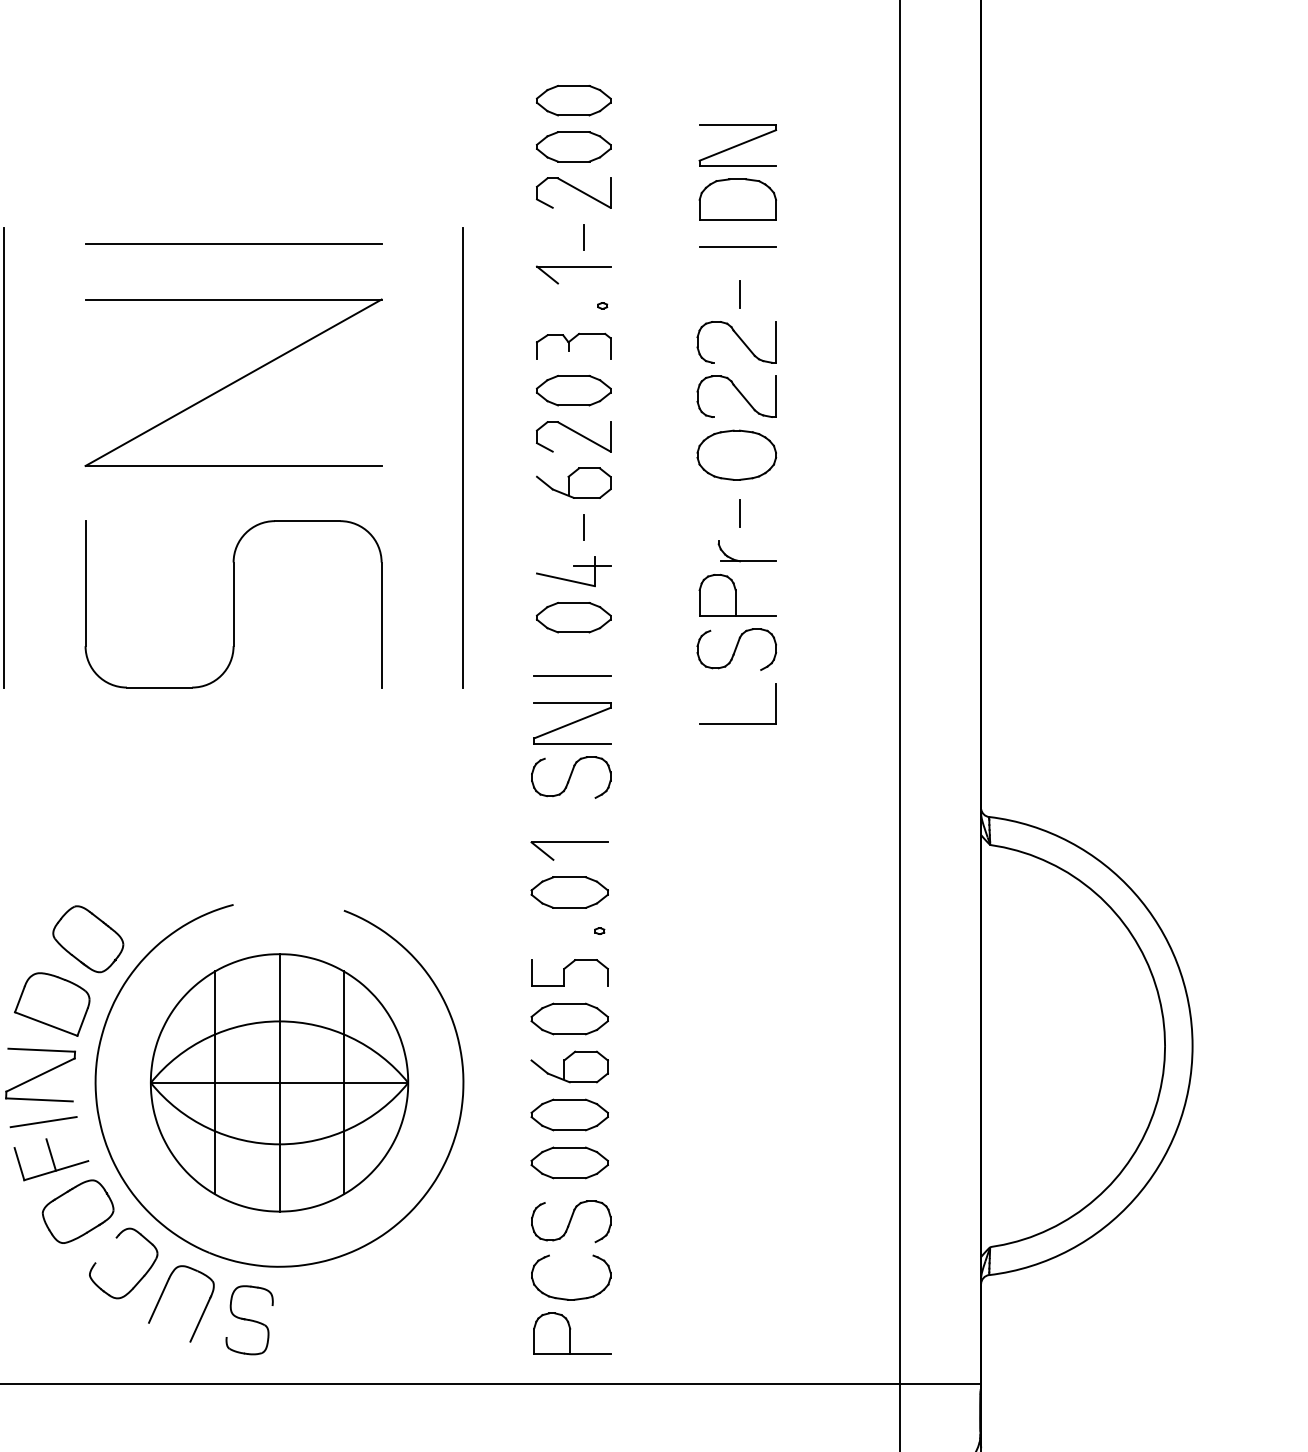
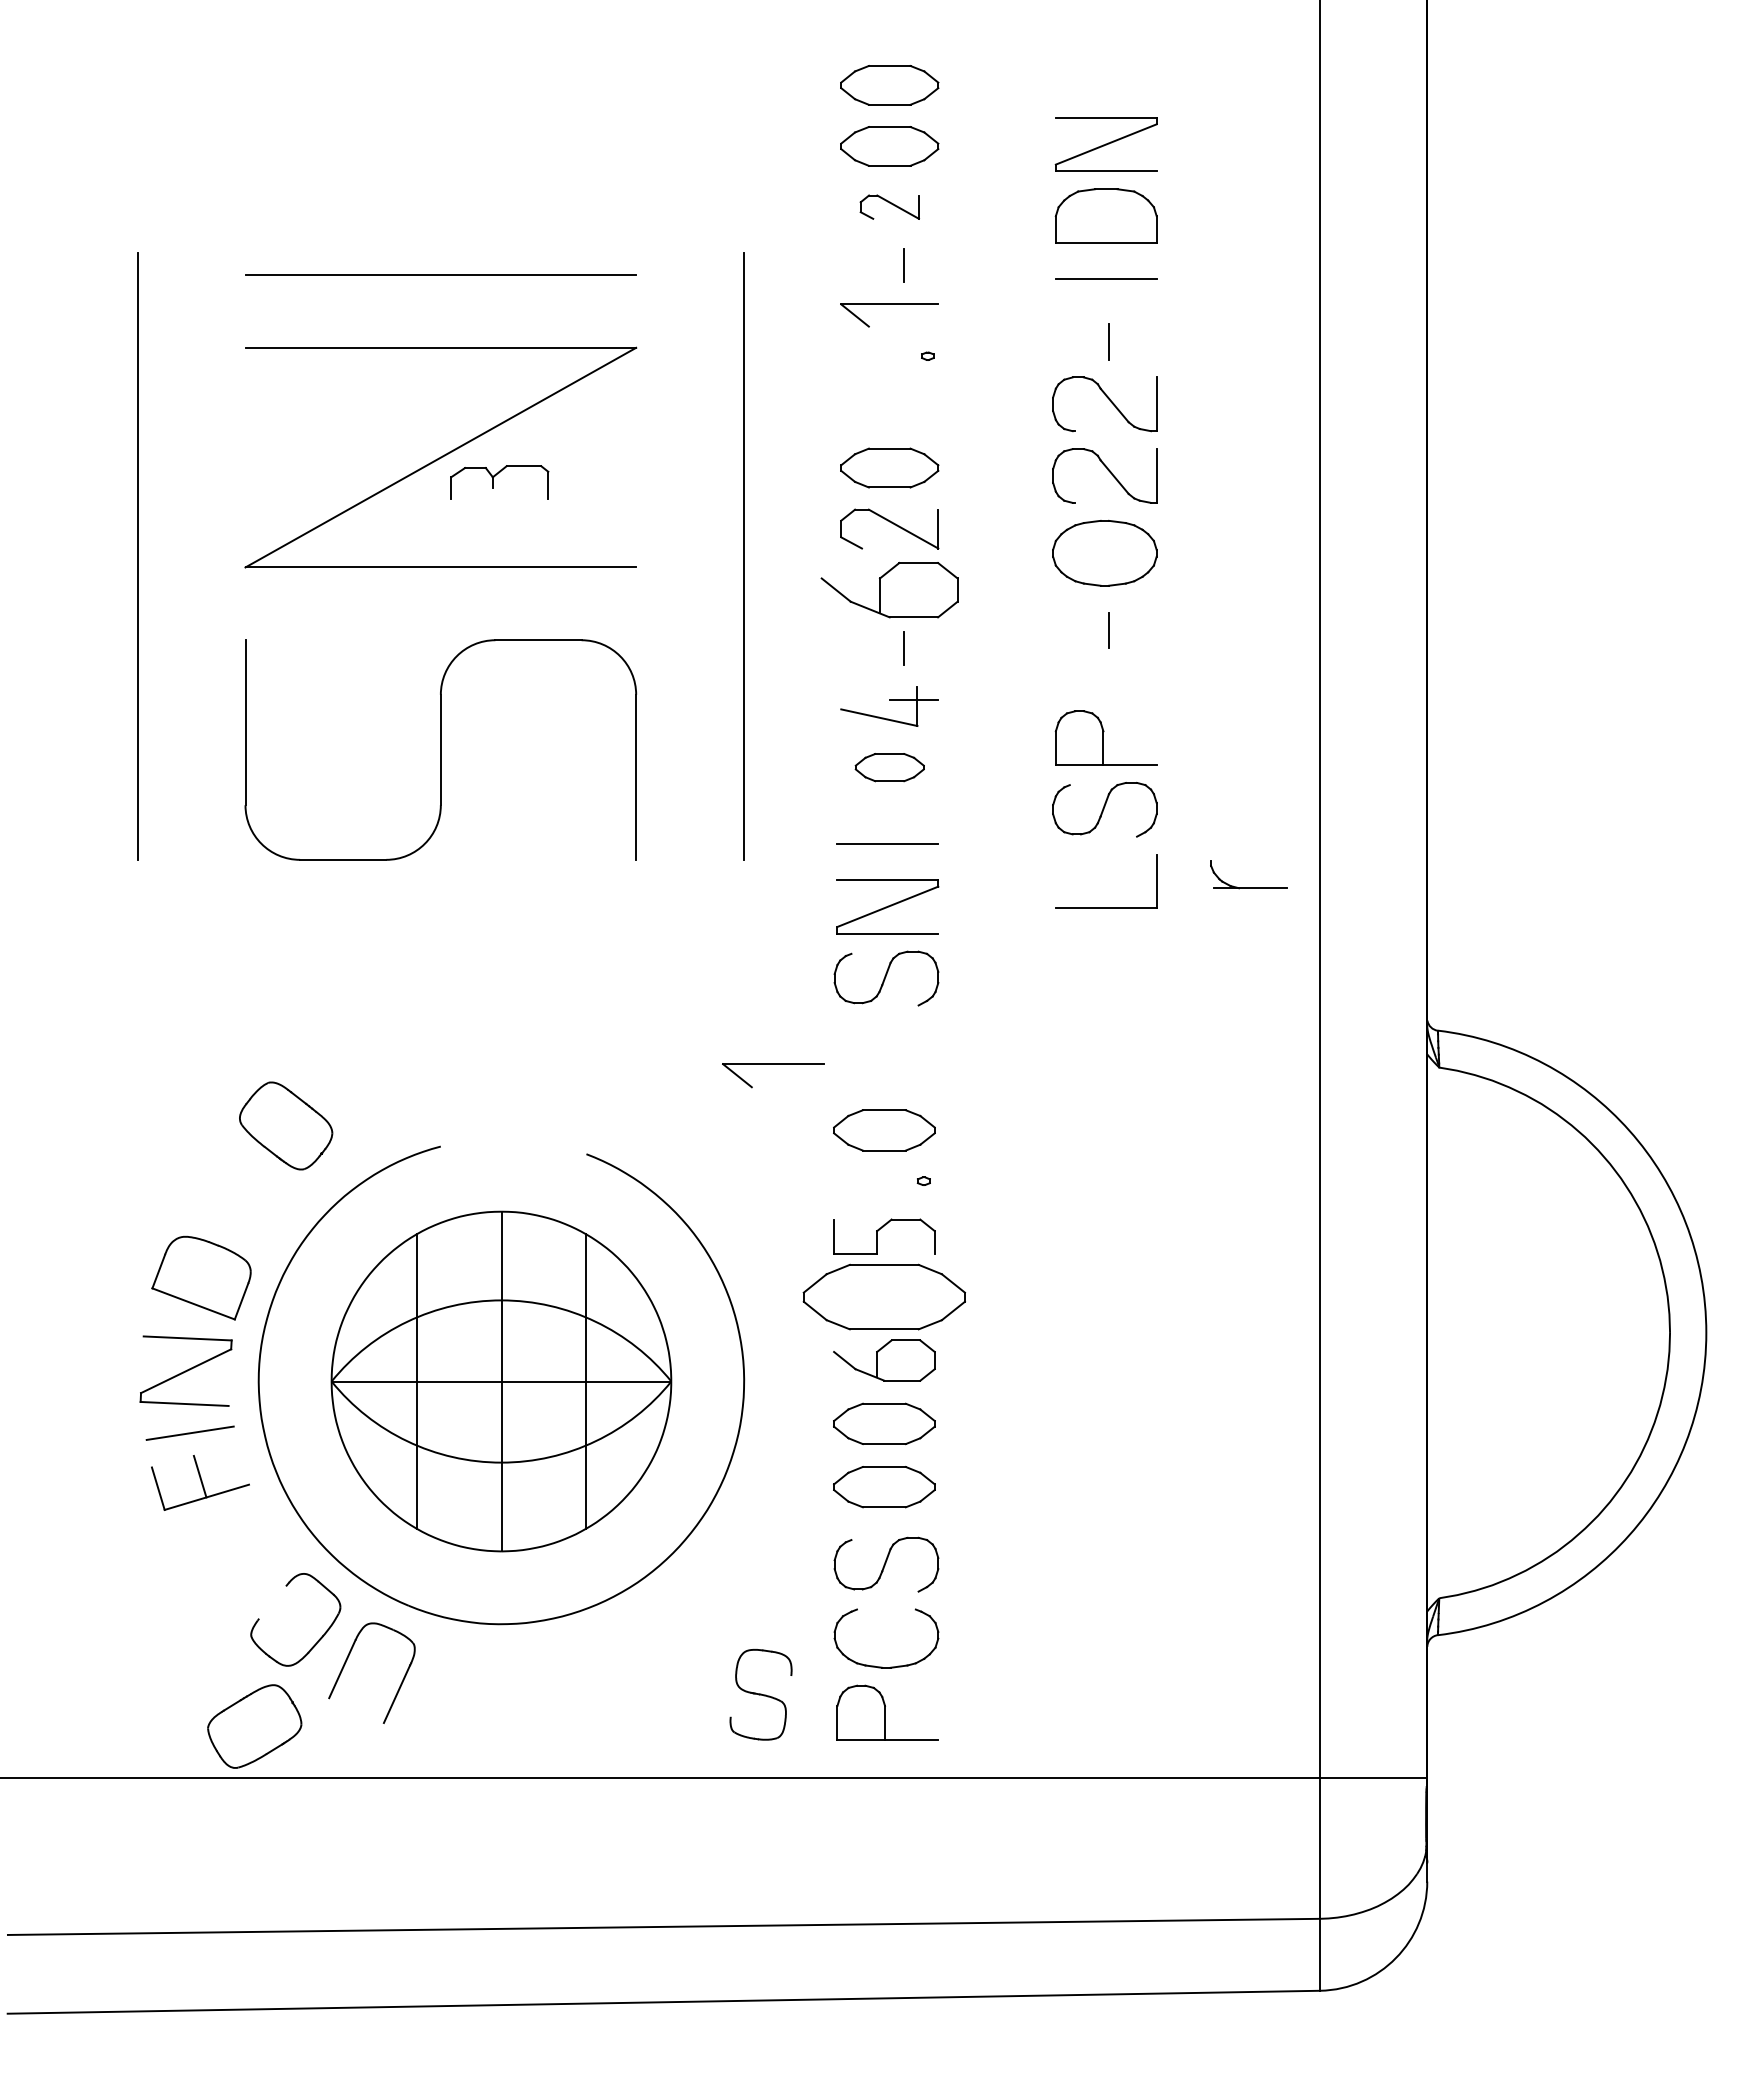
part: (573, 192) -> (889, 206), size x0.6
part: (573, 346) -> (499, 482), moved
part: (573, 482) -> (889, 589), size x1.4
part: (747, 560) -> (1248, 887), moved
part: (573, 617) -> (889, 767), size x0.7
part: (569, 842) -> (773, 1064), moved
part: (88, 938) -> (286, 1125), moved
part: (569, 1019) -> (884, 1297), size x1.6
part: (77, 1211) -> (254, 1726), moved
part: (249, 1320) -> (760, 1694), moved

